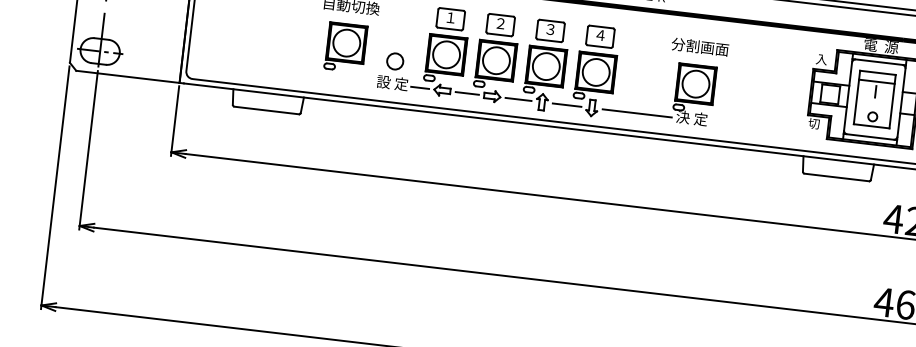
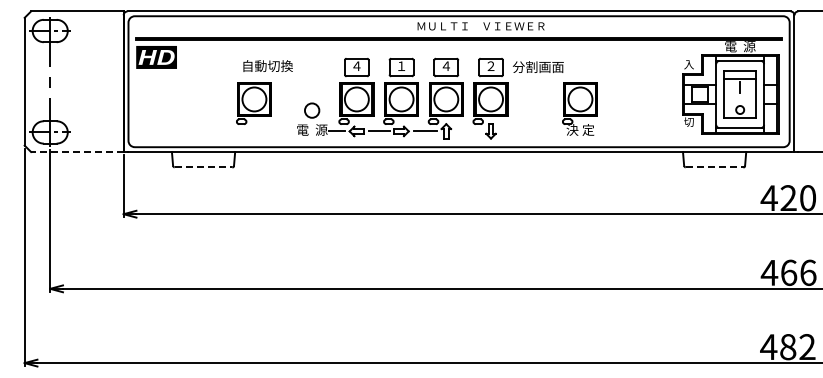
text: (450, 16) -> (356, 65), １ -> ４
text: (500, 22) -> (401, 65), ２ -> １
text: (549, 29) -> (445, 66), ３ -> ４
text: (600, 34) -> (490, 65), ４ -> ２
text: (700, 46) -> (538, 66), moved
part: (345, 47) -> (253, 103), moved
line: (126, 77) -> (76, 152), solid -> dashed
text: (393, 82) -> (312, 129), 設 定 -> 電  源
line: (566, 105) -> (468, 131), removed
line: (266, 110) -> (203, 167), solid -> dashed
line: (637, 113) -> (531, 131), removed
line: (836, 177) -> (714, 167), solid -> dashed

